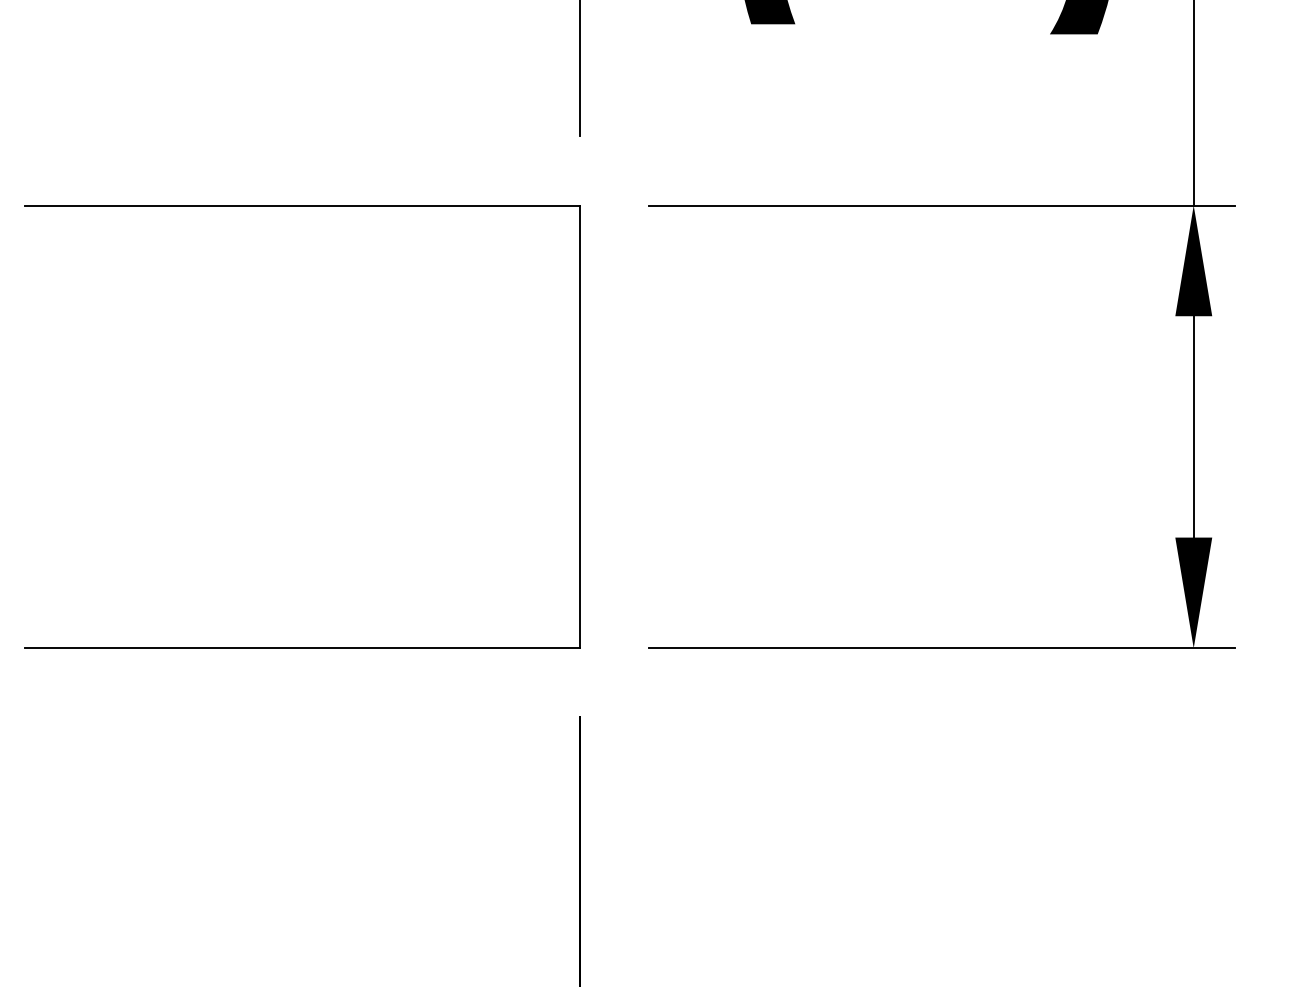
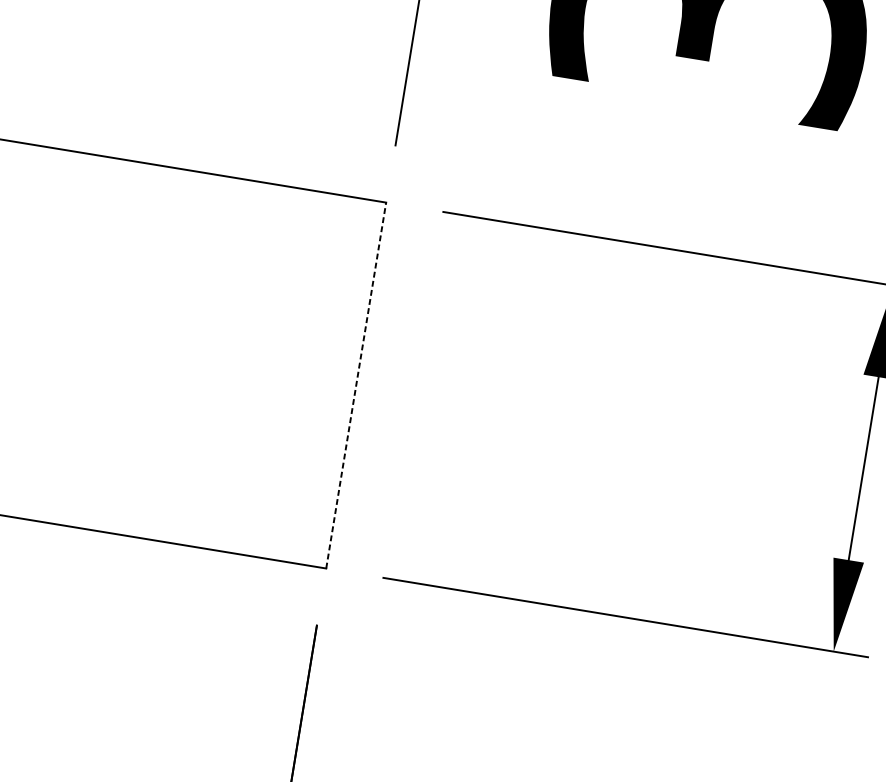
line: (579, 426) -> (356, 385), solid -> dashed

